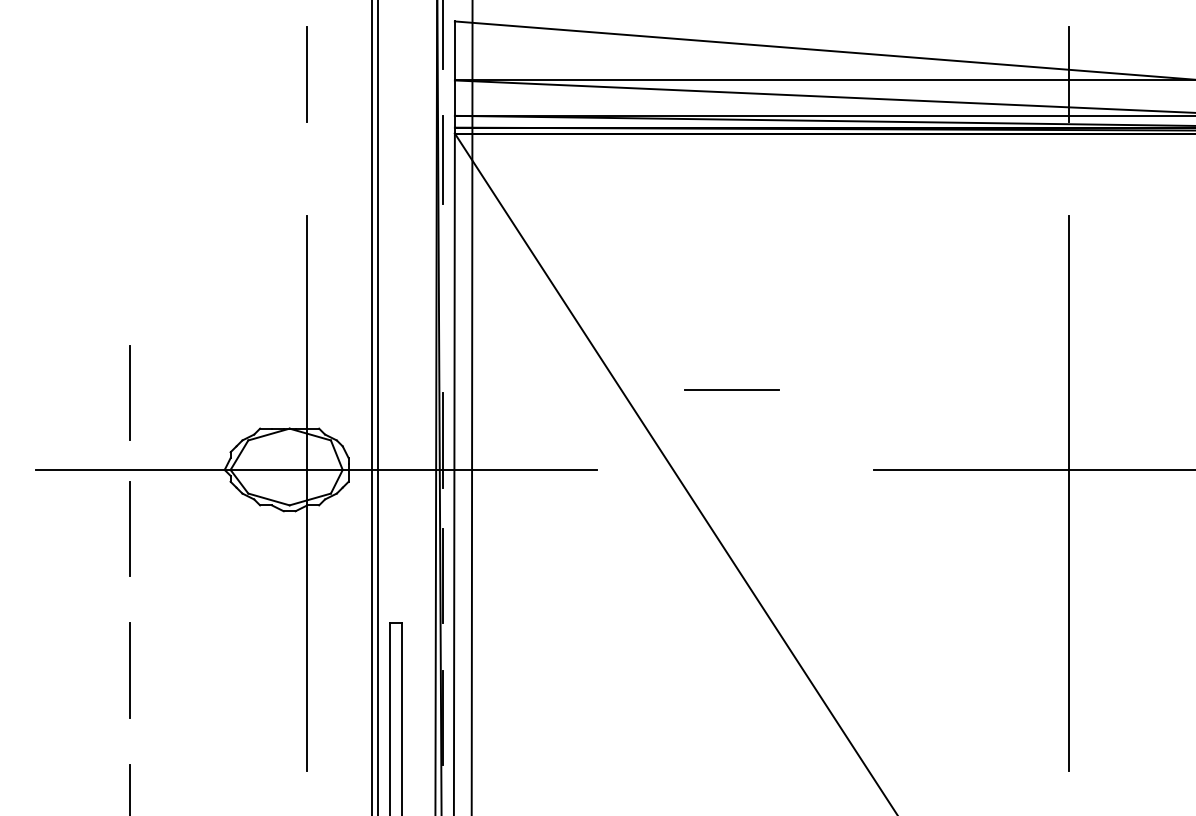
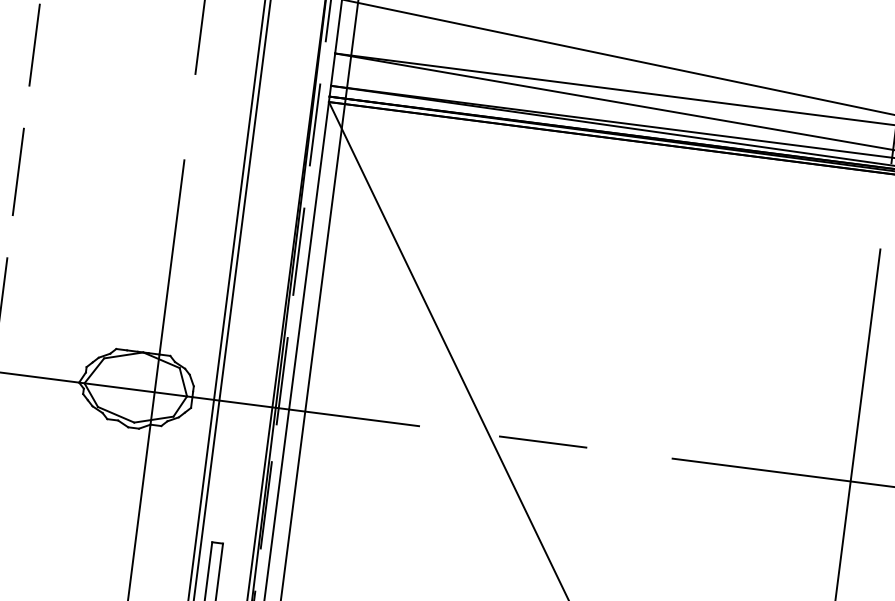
line: (130, 112) -> (34, 44), added
line: (129, 251) -> (17, 171), added
line: (443, 298) -> (299, 251), added
line: (731, 389) -> (542, 441), moved

